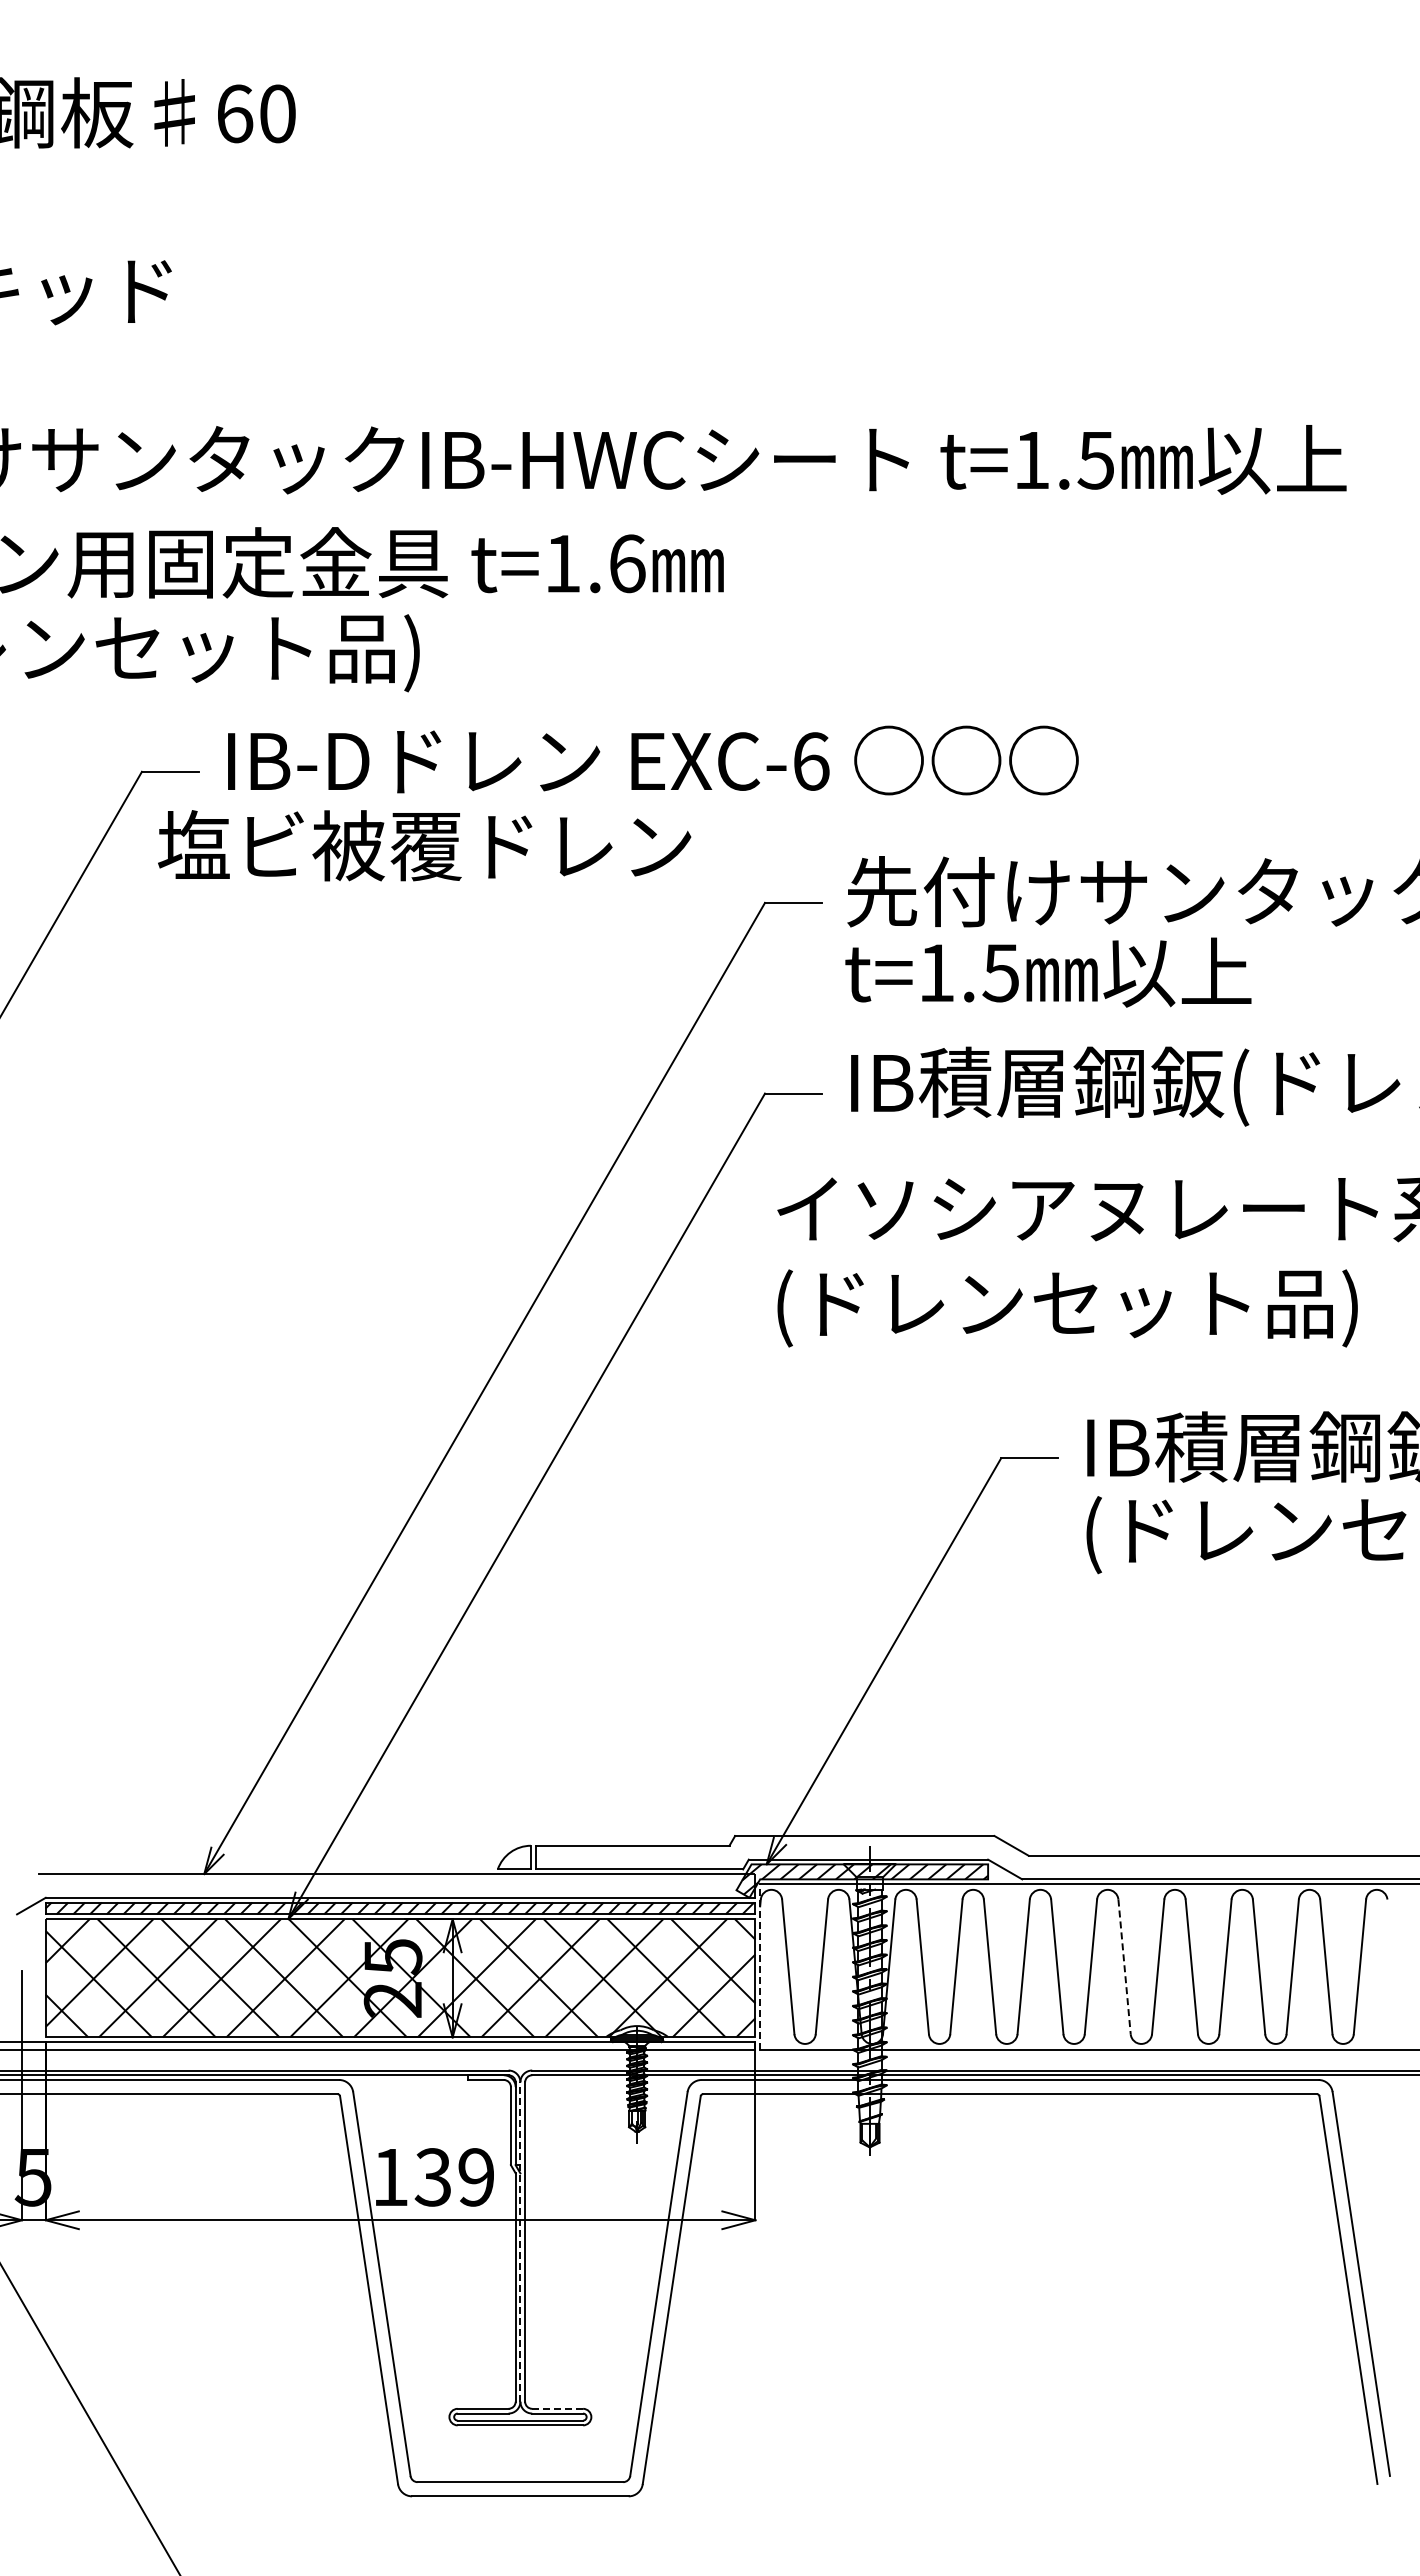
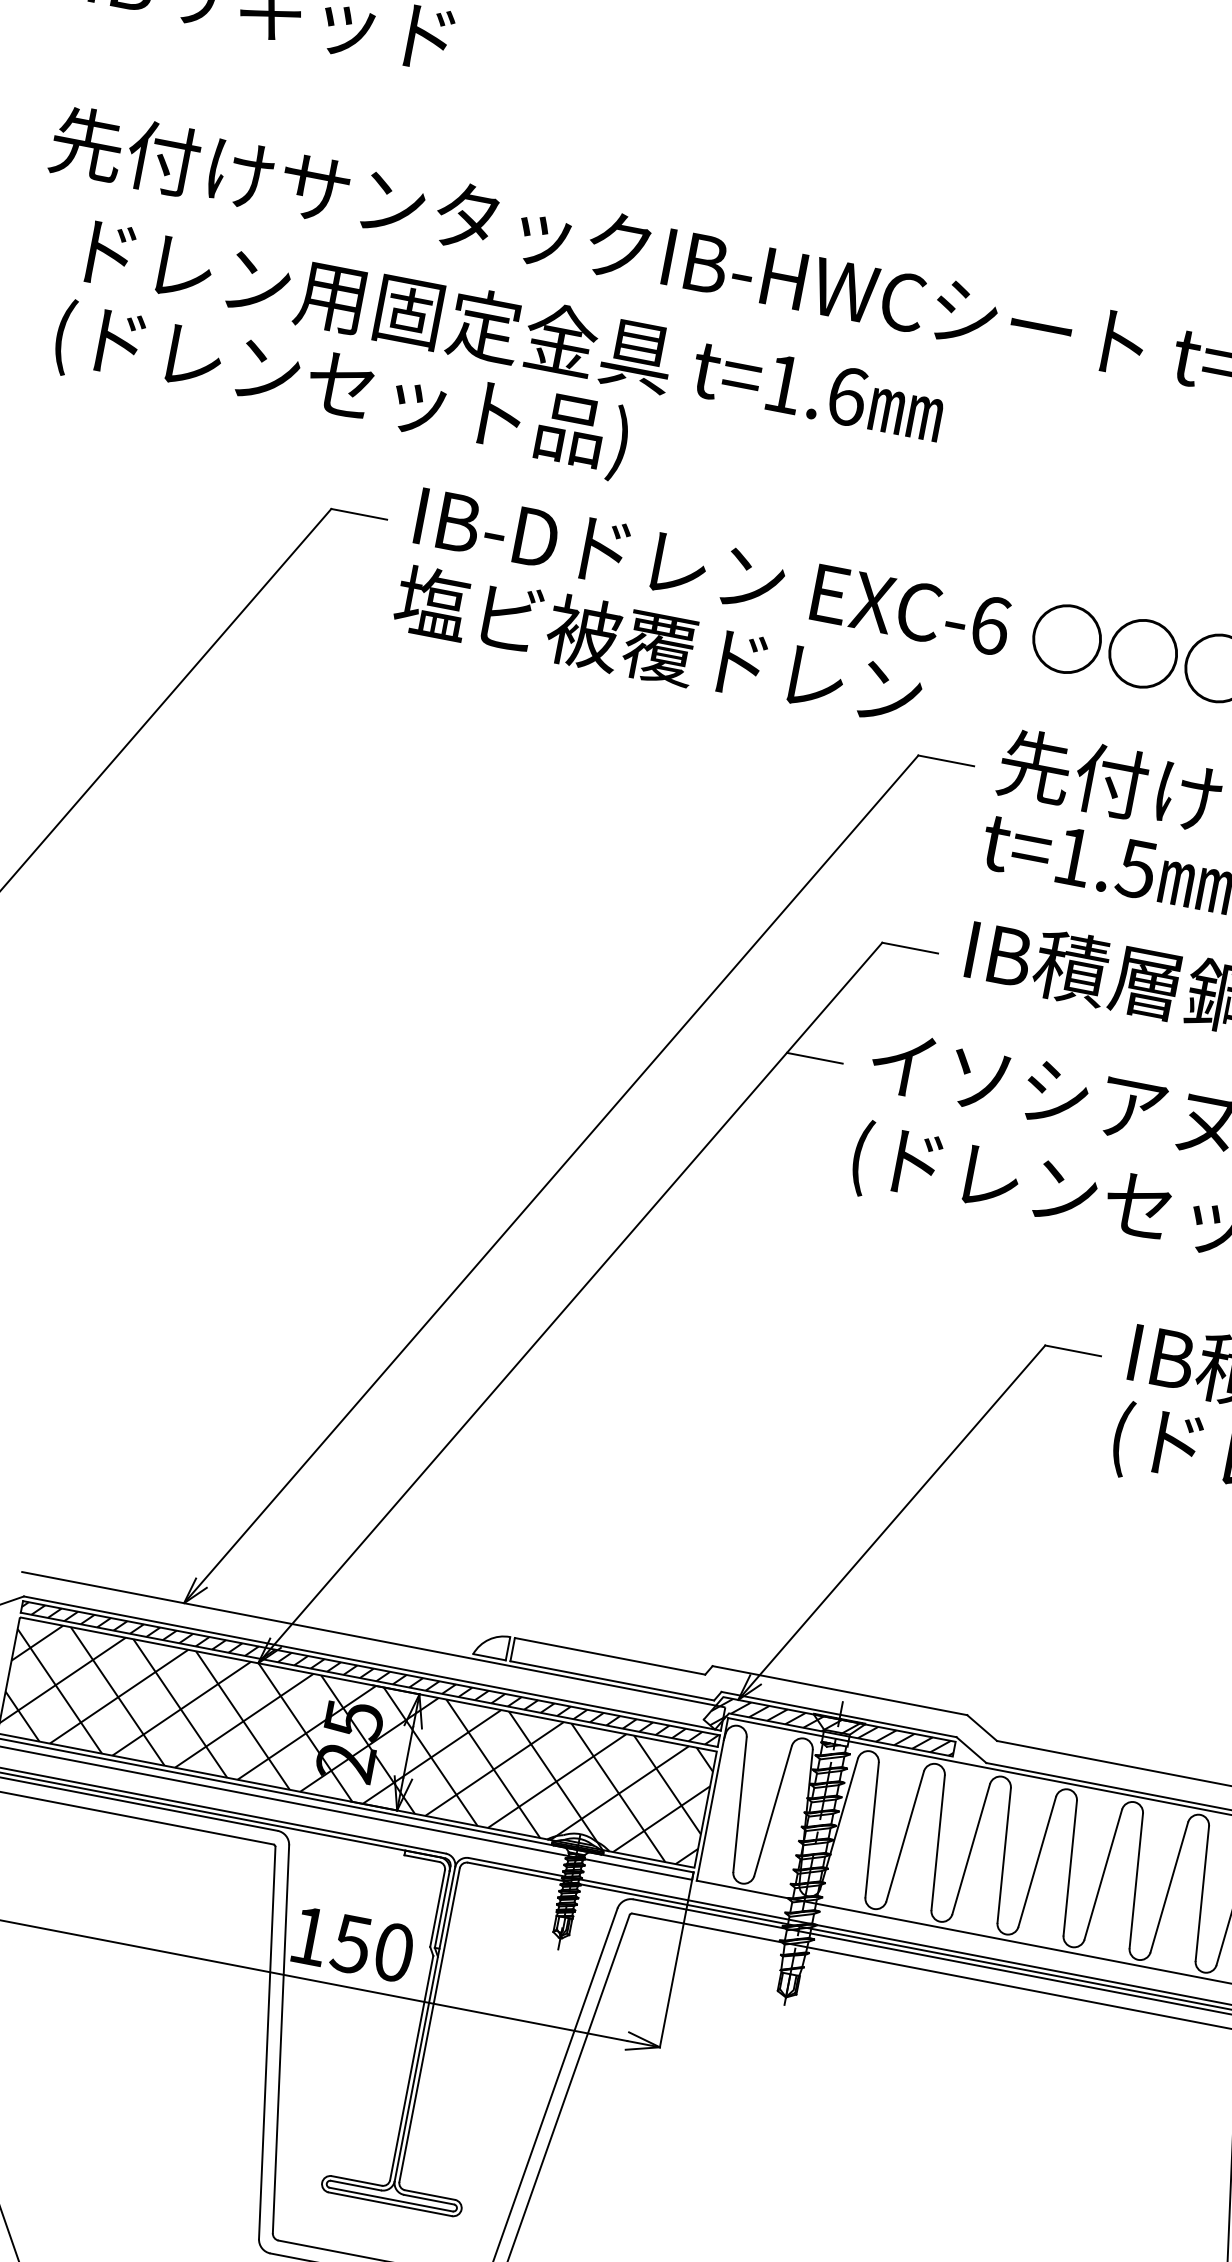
text: (424, 845) -> (658, 647), moved
line: (720, 1219) -> (814, 1057), added
line: (760, 1966) -> (712, 1799), dashed -> solid
line: (1124, 1966) -> (1070, 1867), dashed -> solid
text: (454, 2177) -> (372, 1948), 139 -> 150
line: (520, 2242) -> (424, 2024), dashed -> solid
line: (557, 2408) -> (429, 2194), dashed -> solid

